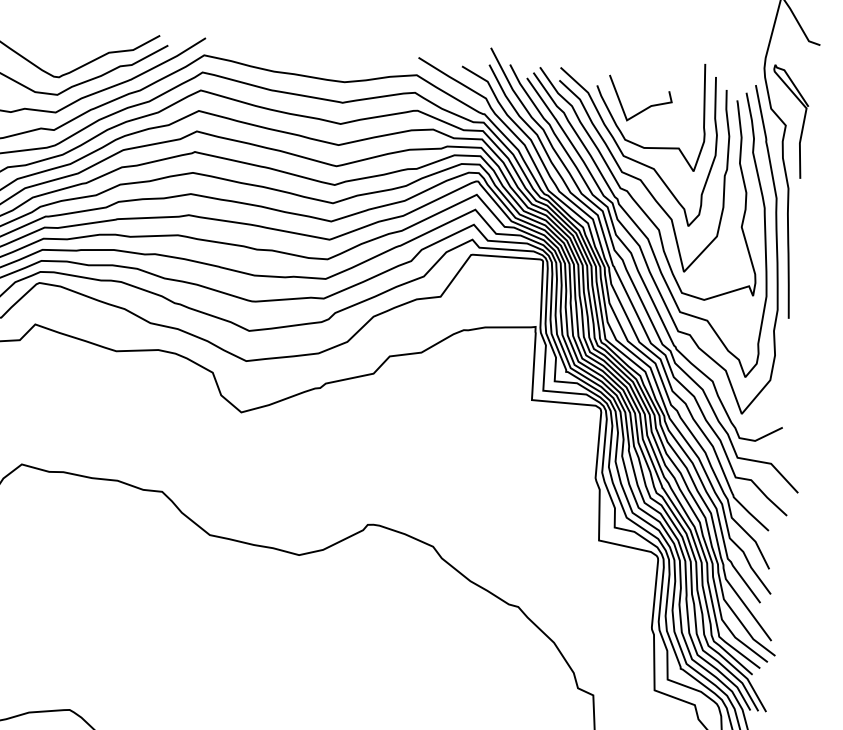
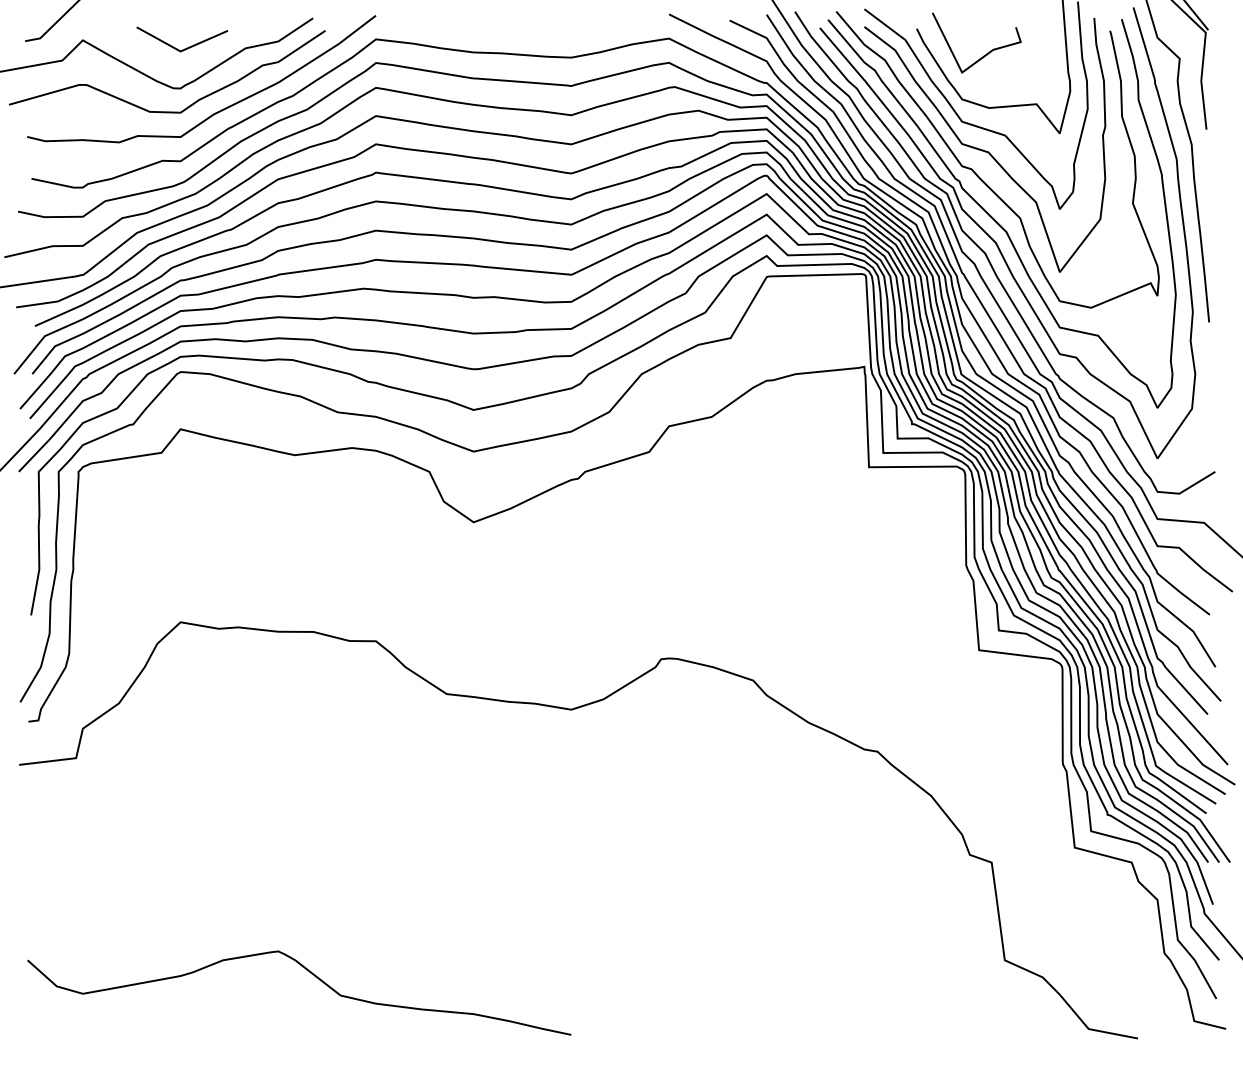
line: (66, 47) -> (186, 47), added

